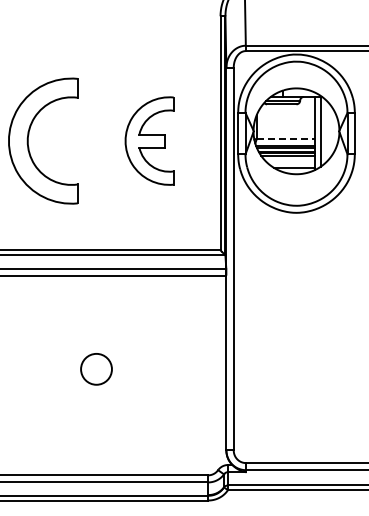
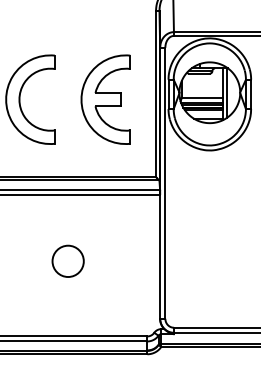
line: (286, 138) -> (202, 97), dashed -> solid
part: (149, 140) -> (105, 99), size x1.43
circle: (96, 369) -> (68, 261), size x1.43

